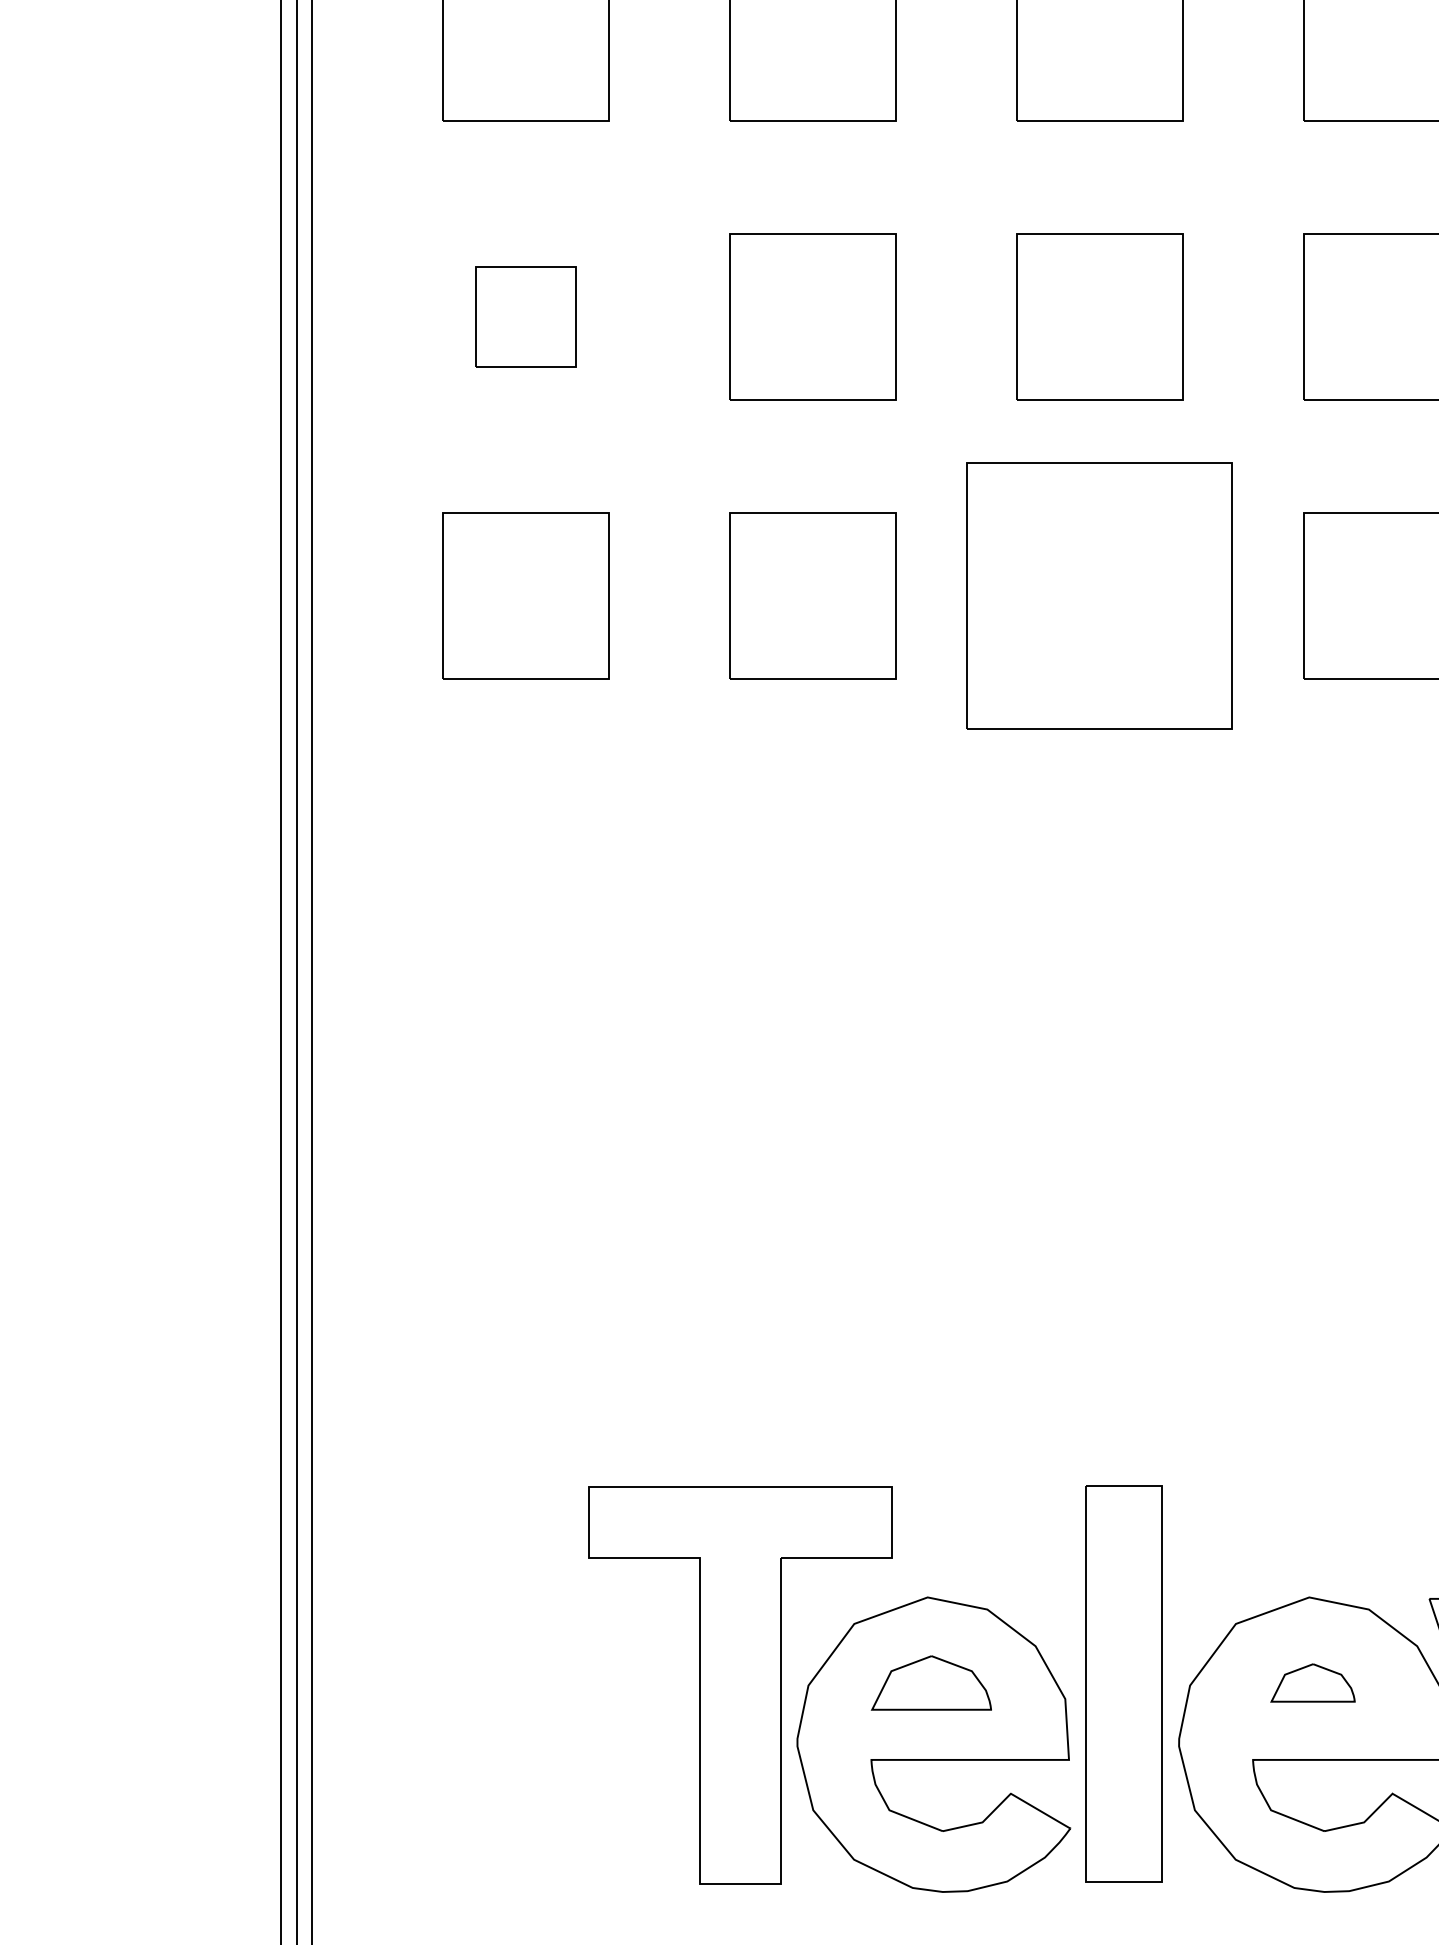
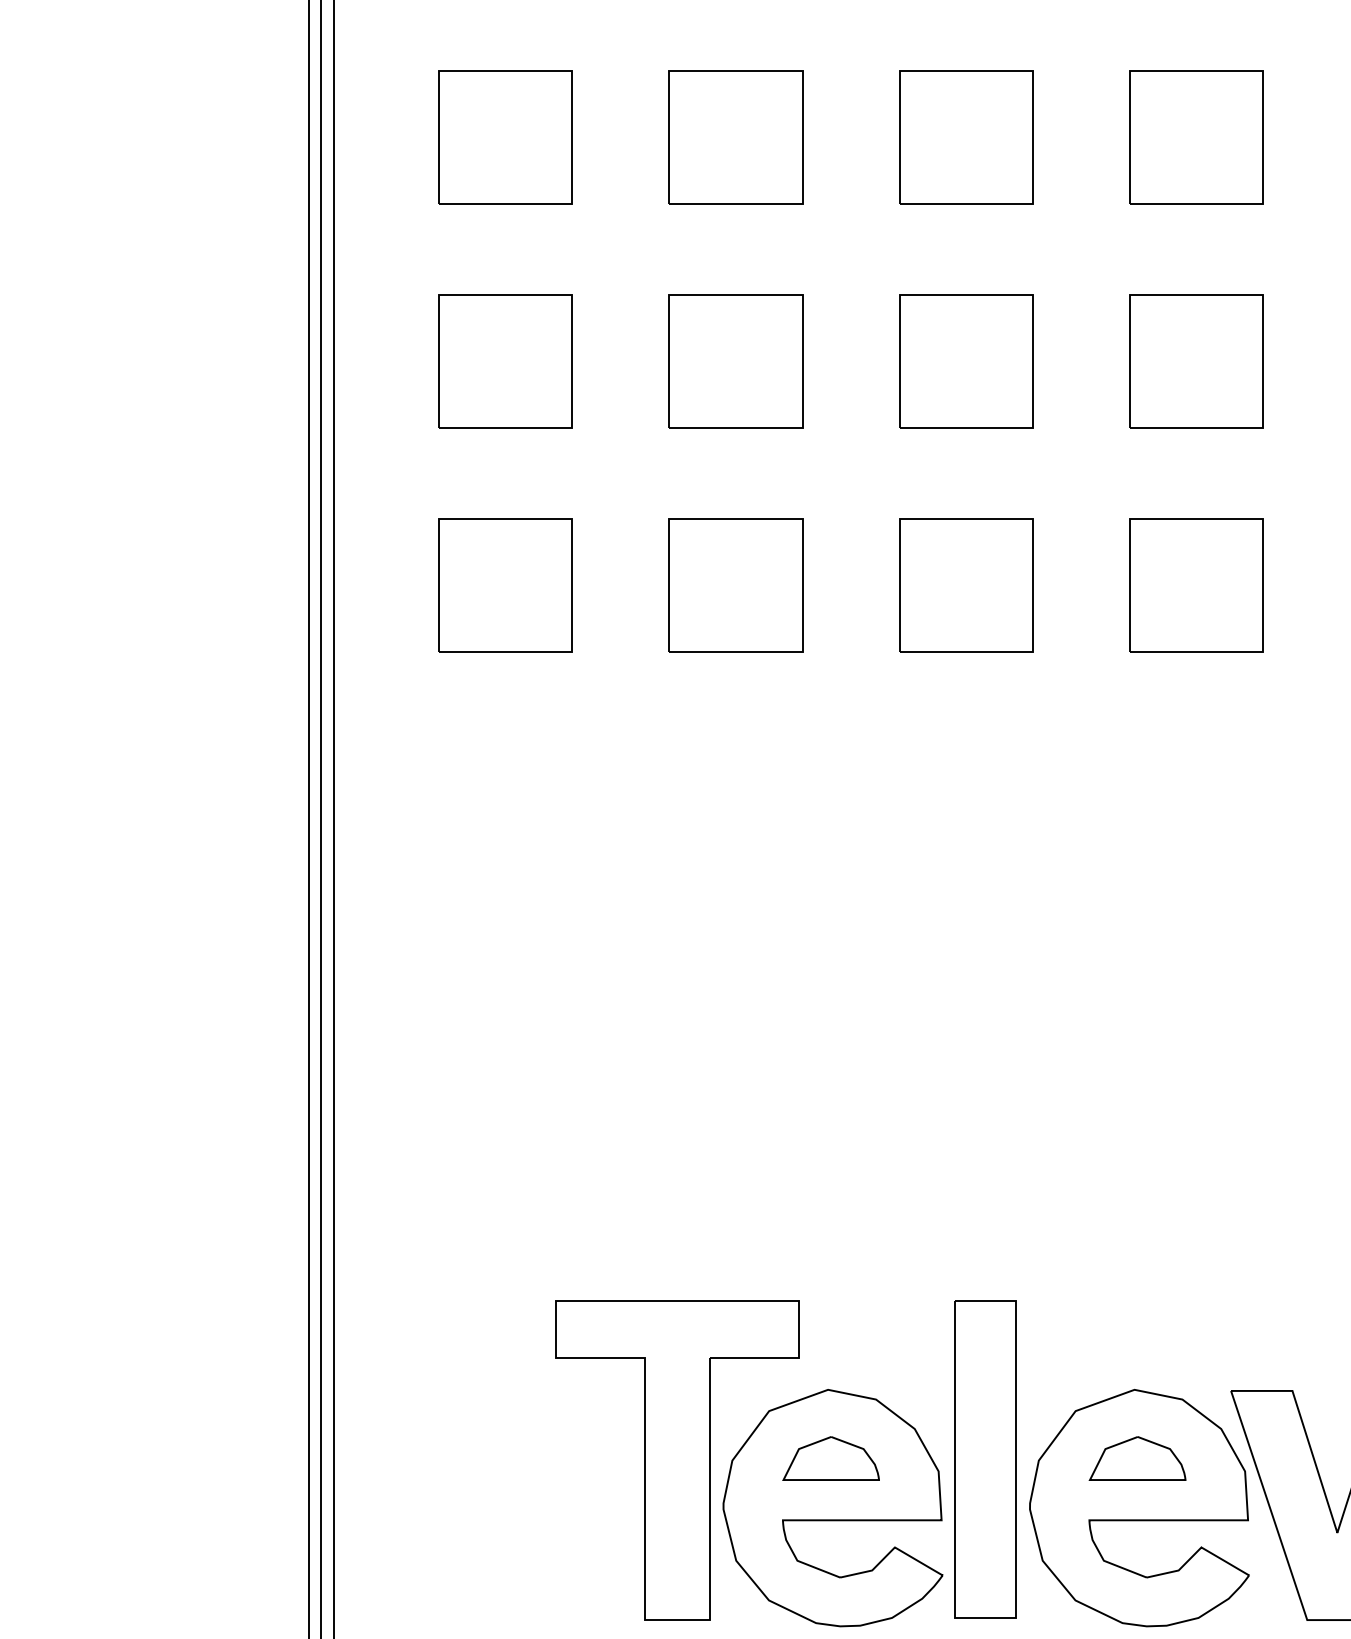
part: (525, 316) -> (505, 361), size x1.67
part: (1100, 595) -> (966, 585), size x0.62
part: (1312, 1682) -> (1137, 1458), size x1.43

